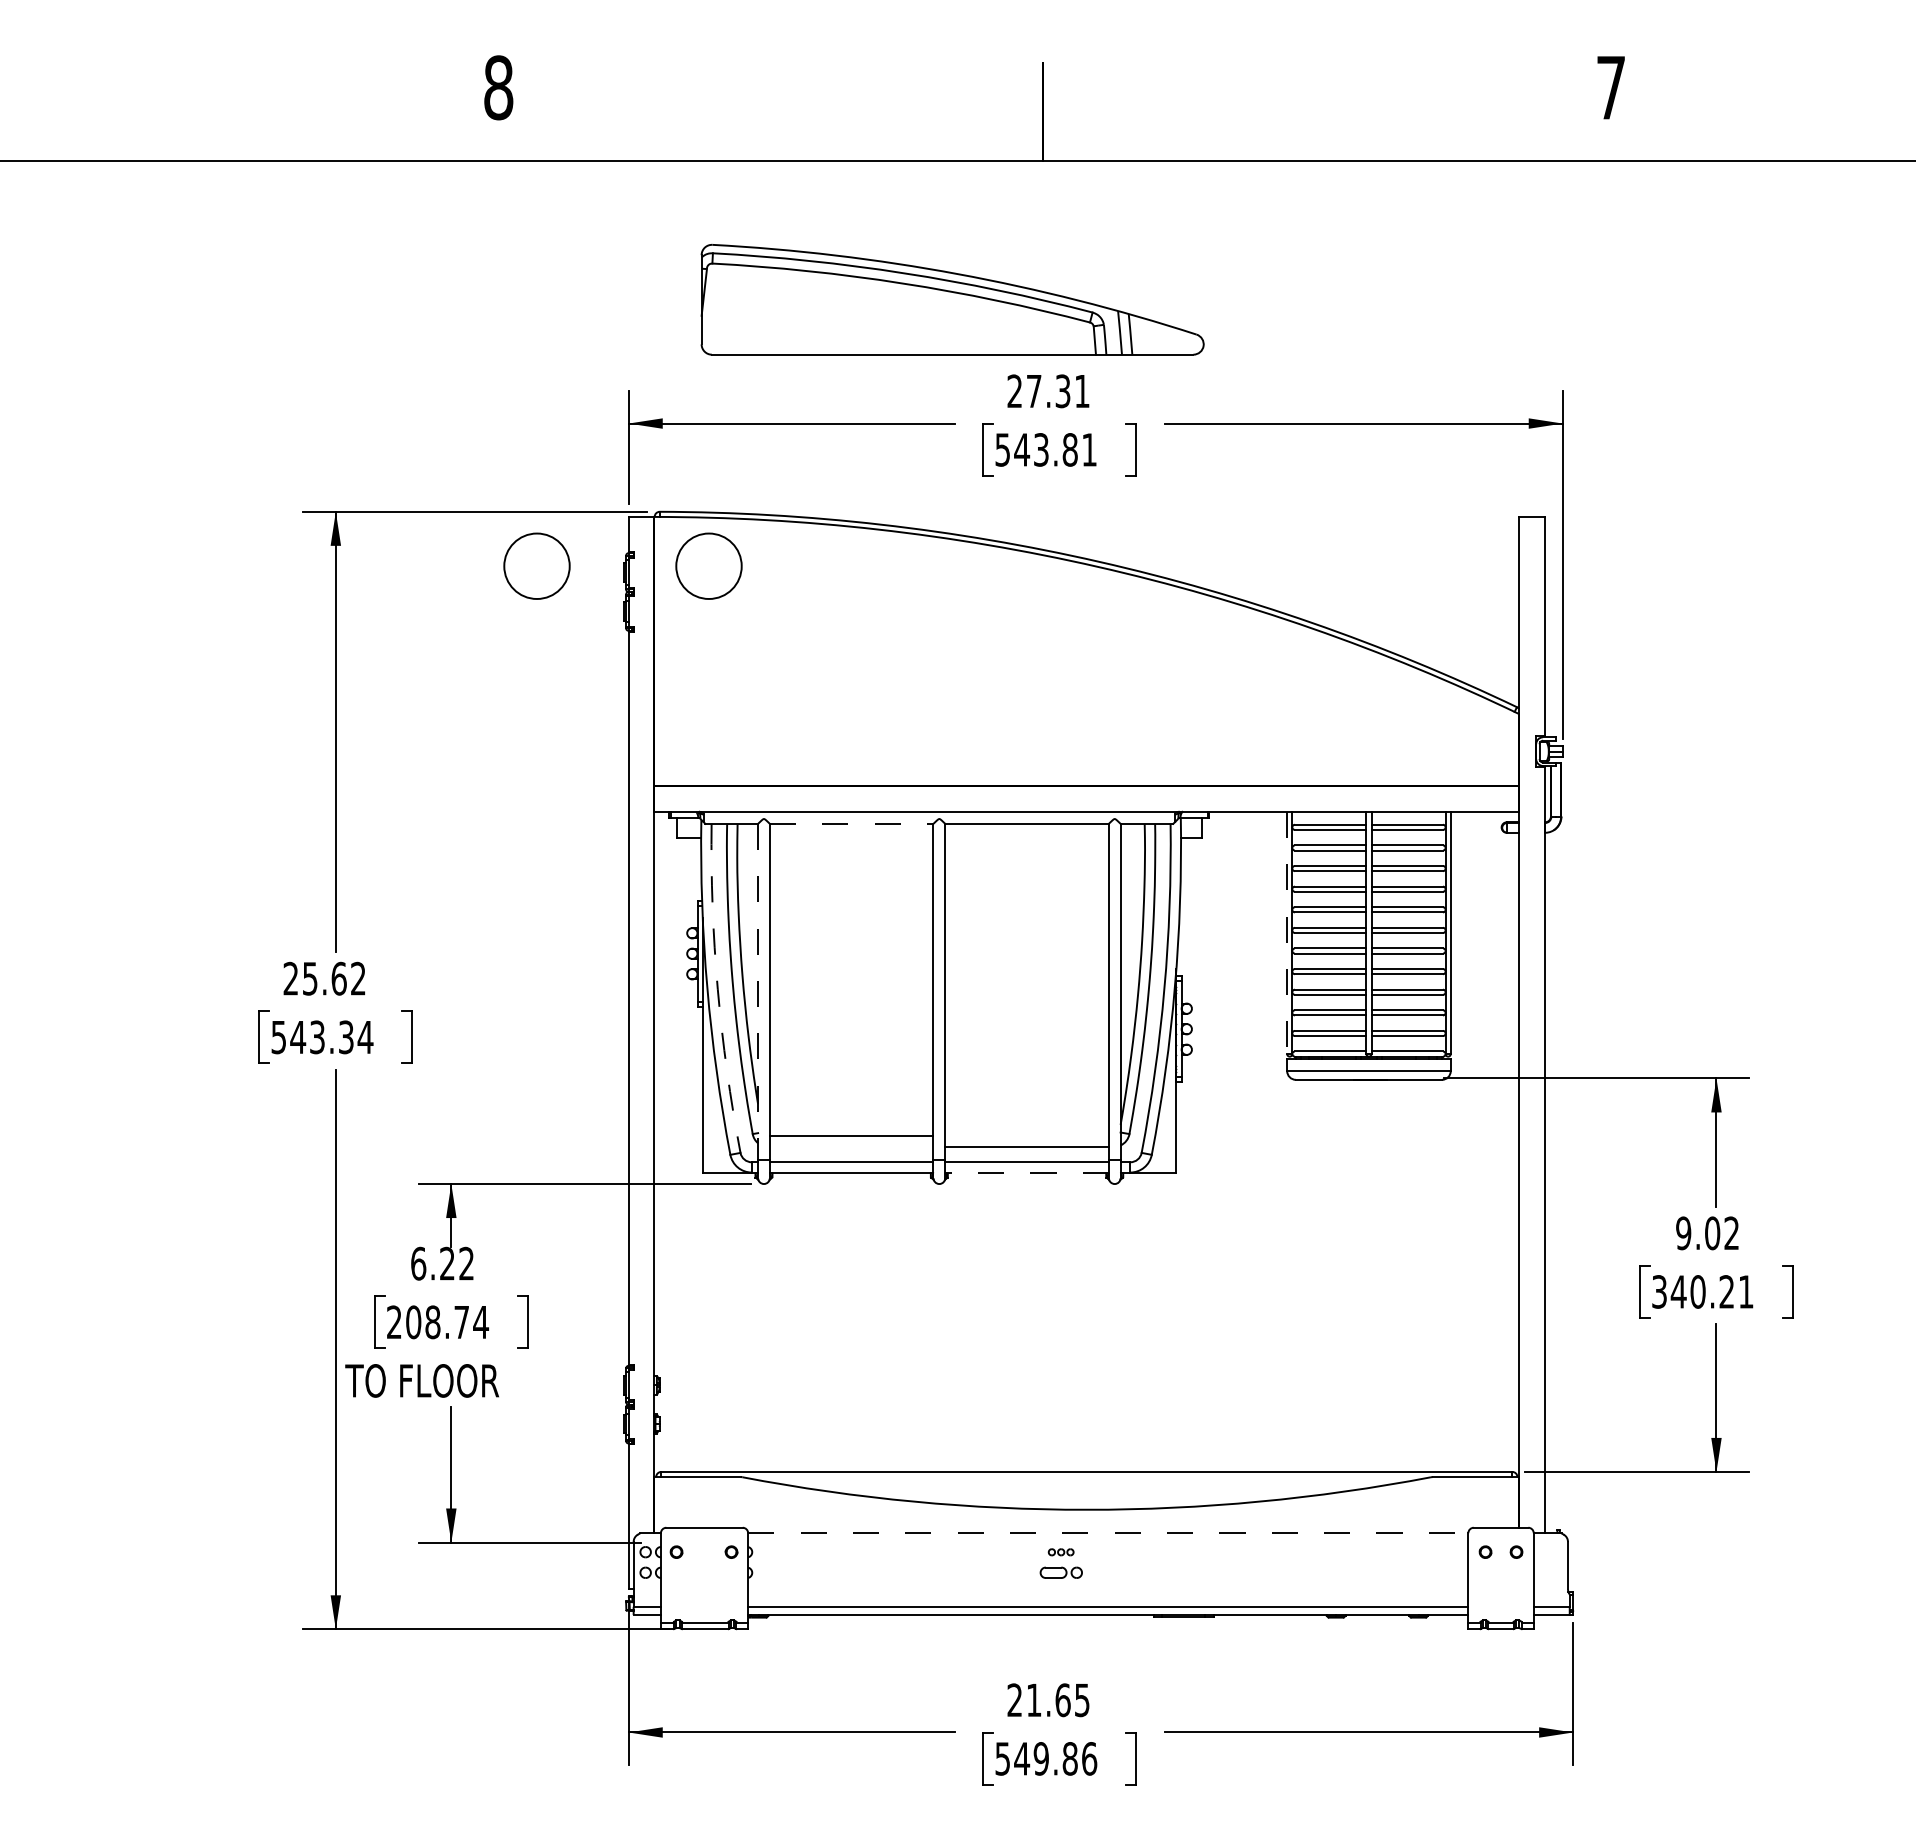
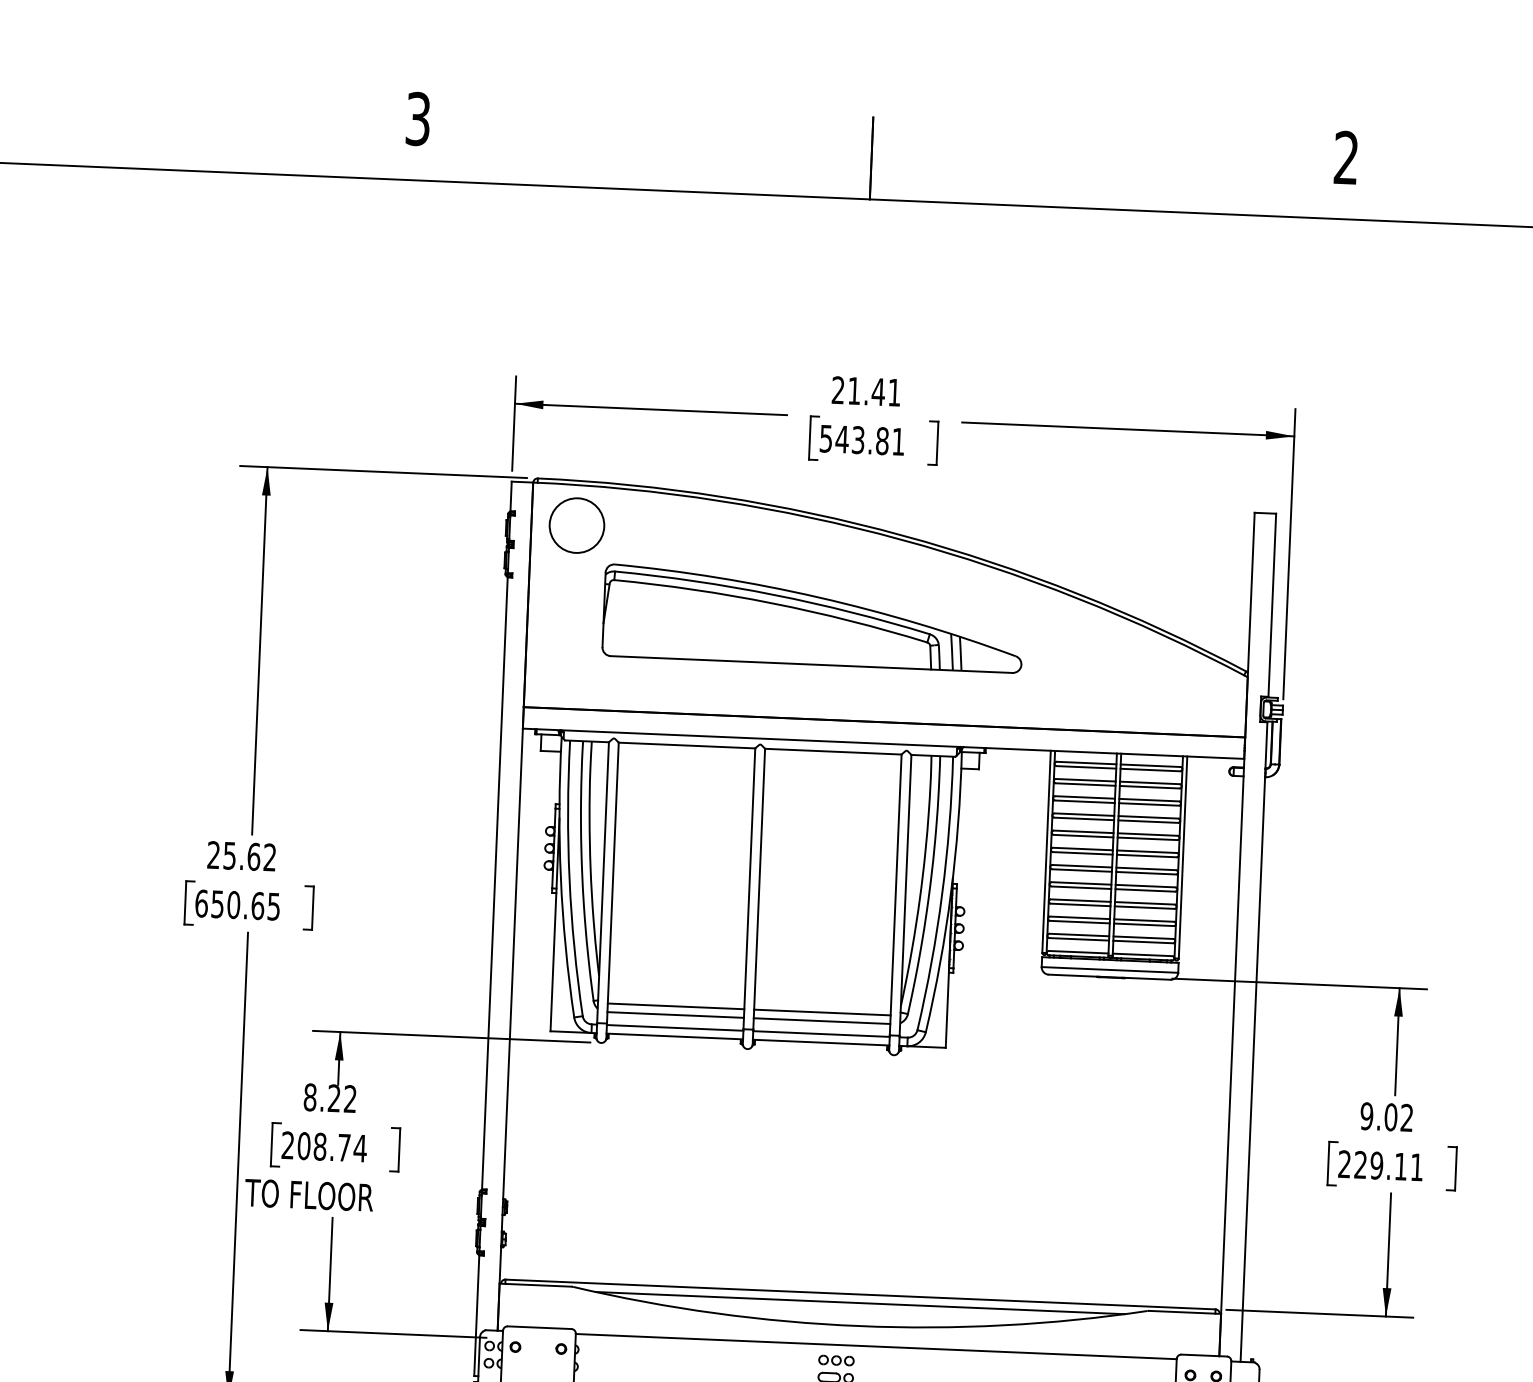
text: (498, 87) -> (418, 118), 8 -> 3
text: (1610, 87) -> (1345, 157), 7 -> 2
part: (952, 299) -> (813, 618), moved
text: (1048, 391) -> (866, 391), 27.31 -> 21.41
circle: (536, 565) -> (433, 518), removed
line: (851, 823) -> (686, 745), dashed -> solid
line: (1287, 933) -> (1046, 852), dashed -> solid
arc: (717, 989) -> (569, 879), dashed -> solid
line: (758, 992) -> (603, 882), dashed -> solid
text: (322, 1037) -> (238, 905), 543.34 -> 650.65
line: (1026, 1136) -> (821, 1012), added
line: (851, 1146) -> (675, 1014), added
line: (1027, 1172) -> (821, 1042), dashed -> solid
text: (418, 1263) -> (310, 1097), 6.22 -> 8.22
text: (1692, 1291) -> (1372, 1165), 340.21 -> 229.11
line: (1086, 1482) -> (859, 1303), added
line: (1108, 1533) -> (876, 1346), dashed -> solid
part: (1060, 1552) -> (835, 1360), size x1.67

